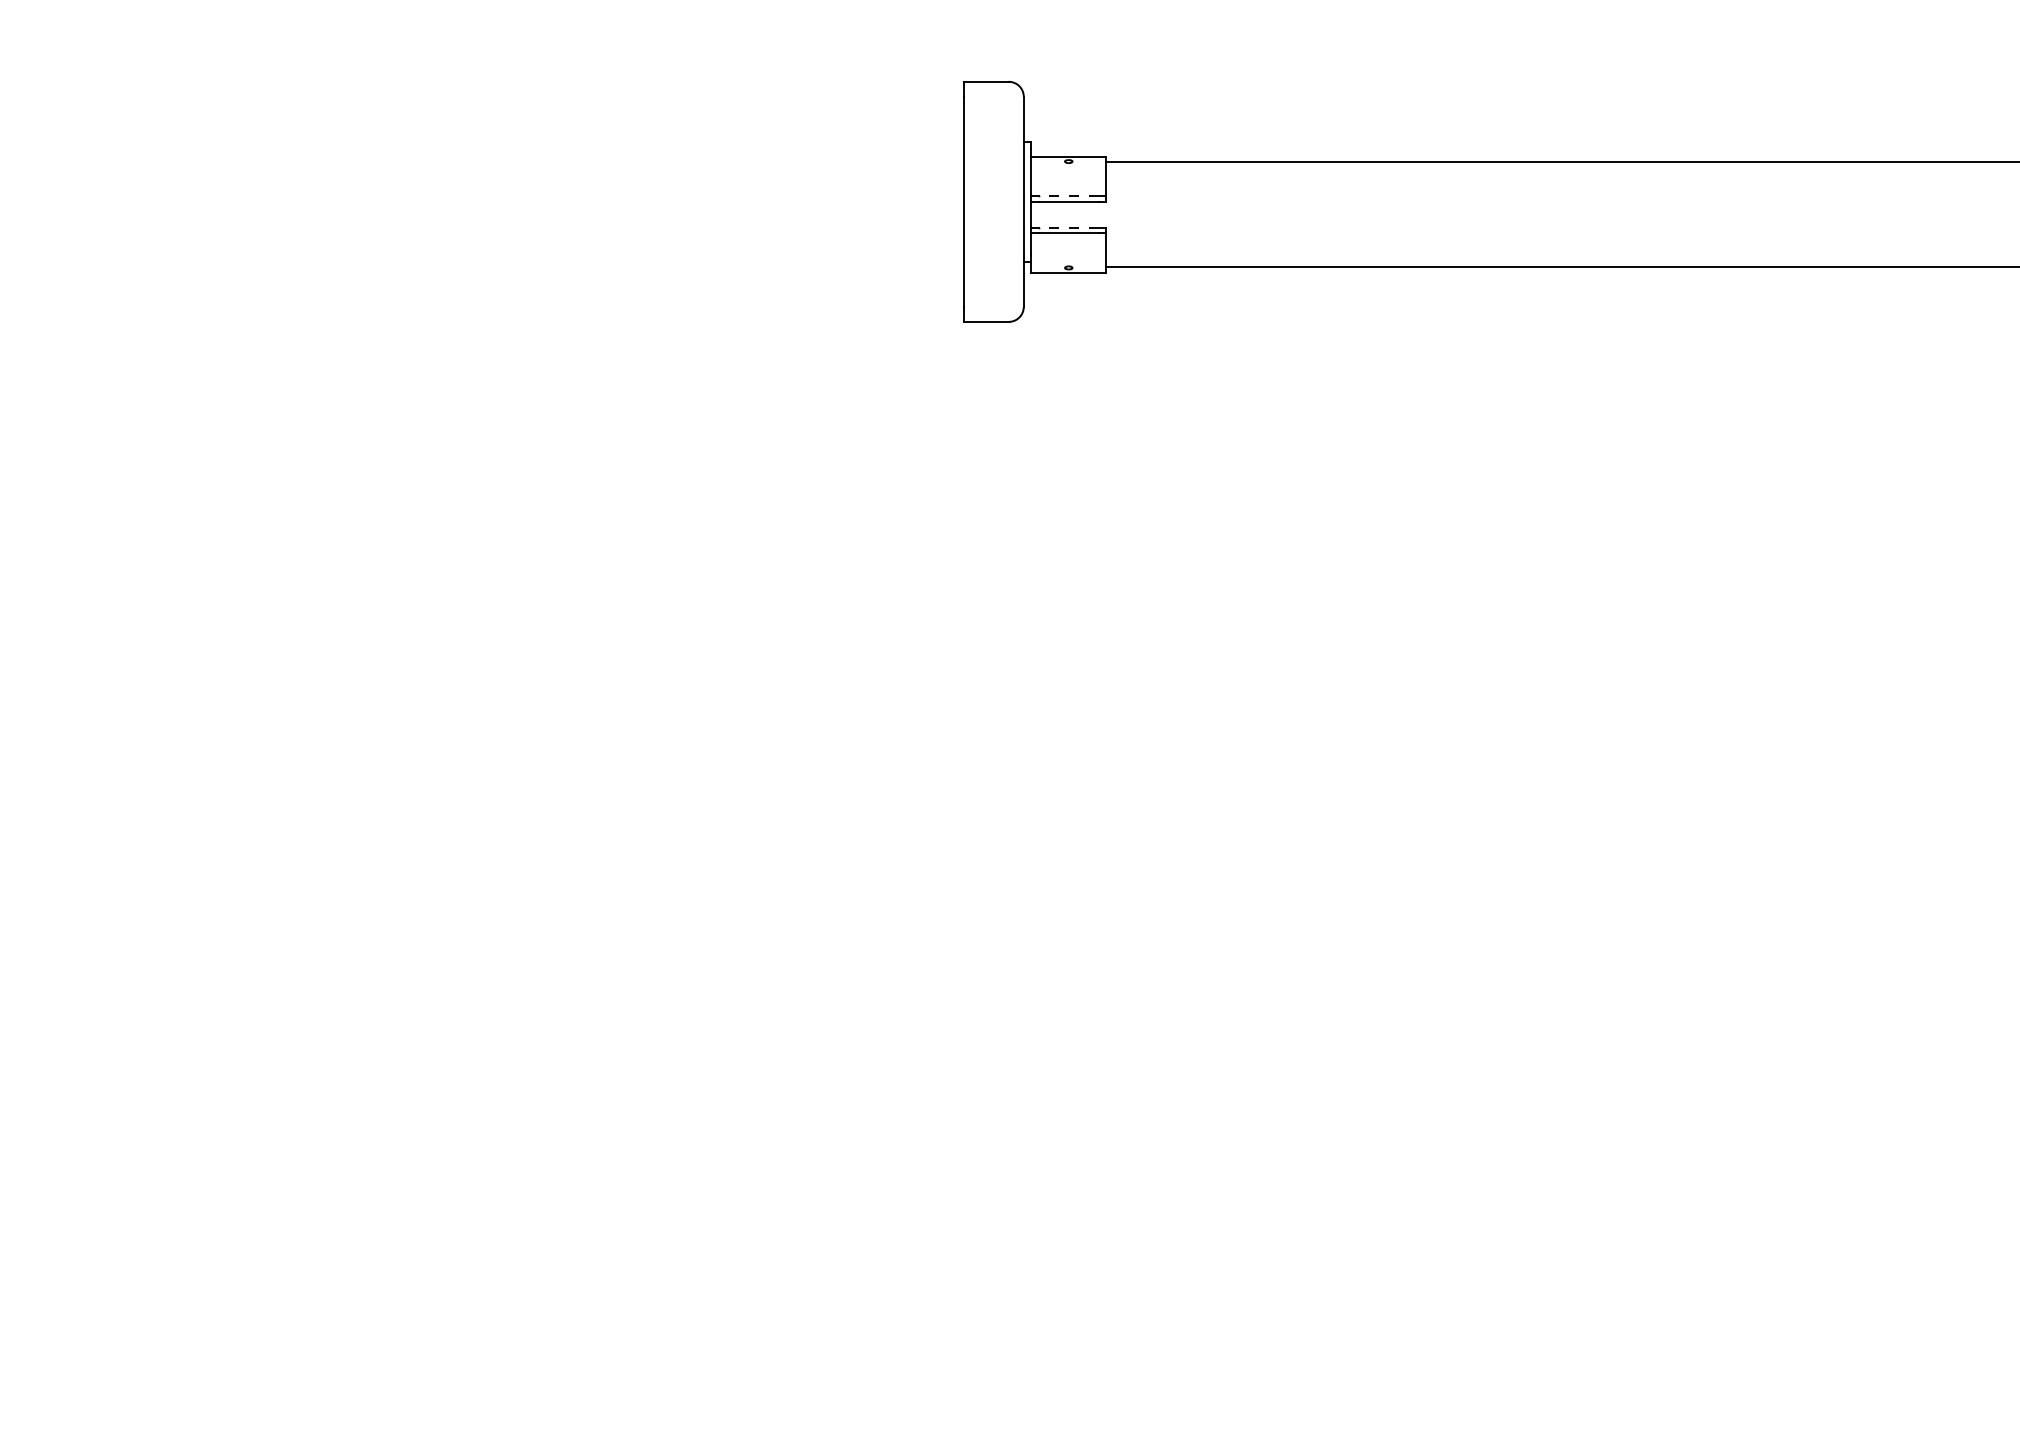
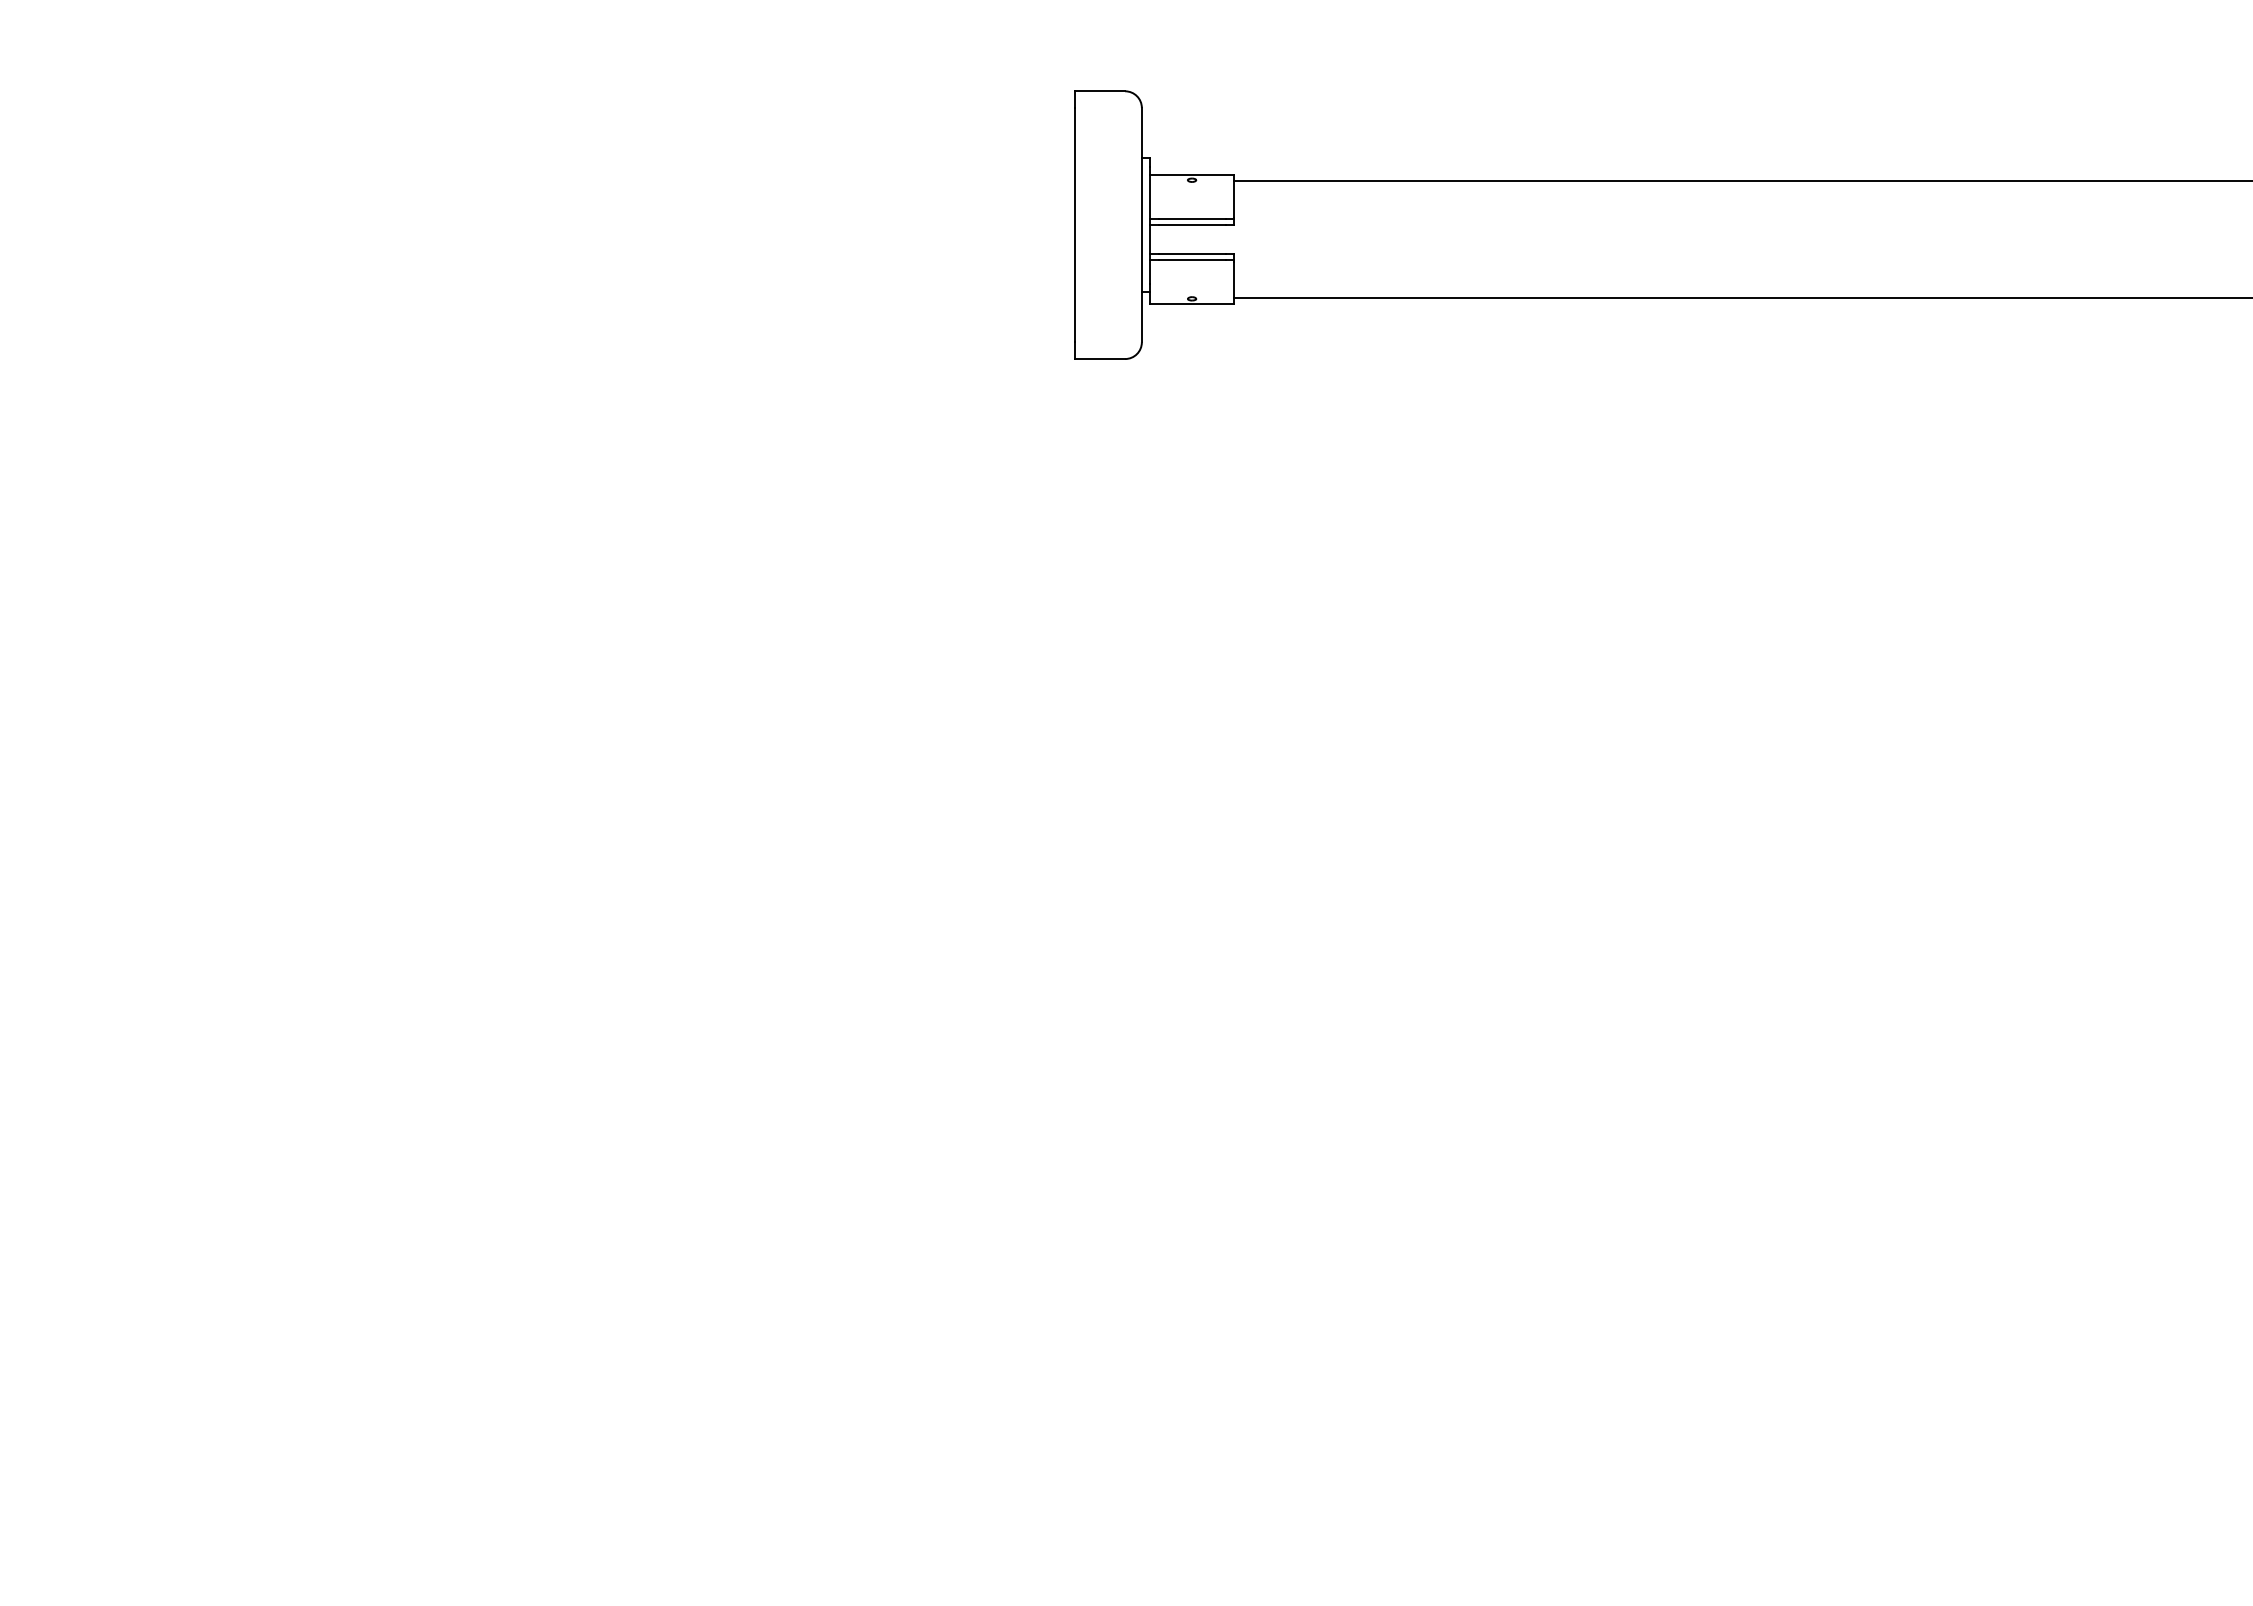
line: (1068, 196) -> (1191, 219), dashed -> solid
line: (1068, 227) -> (1191, 253), dashed -> solid

